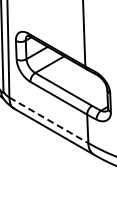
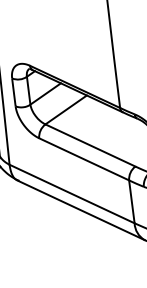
line: (48, 120) -> (71, 194), dashed -> solid

